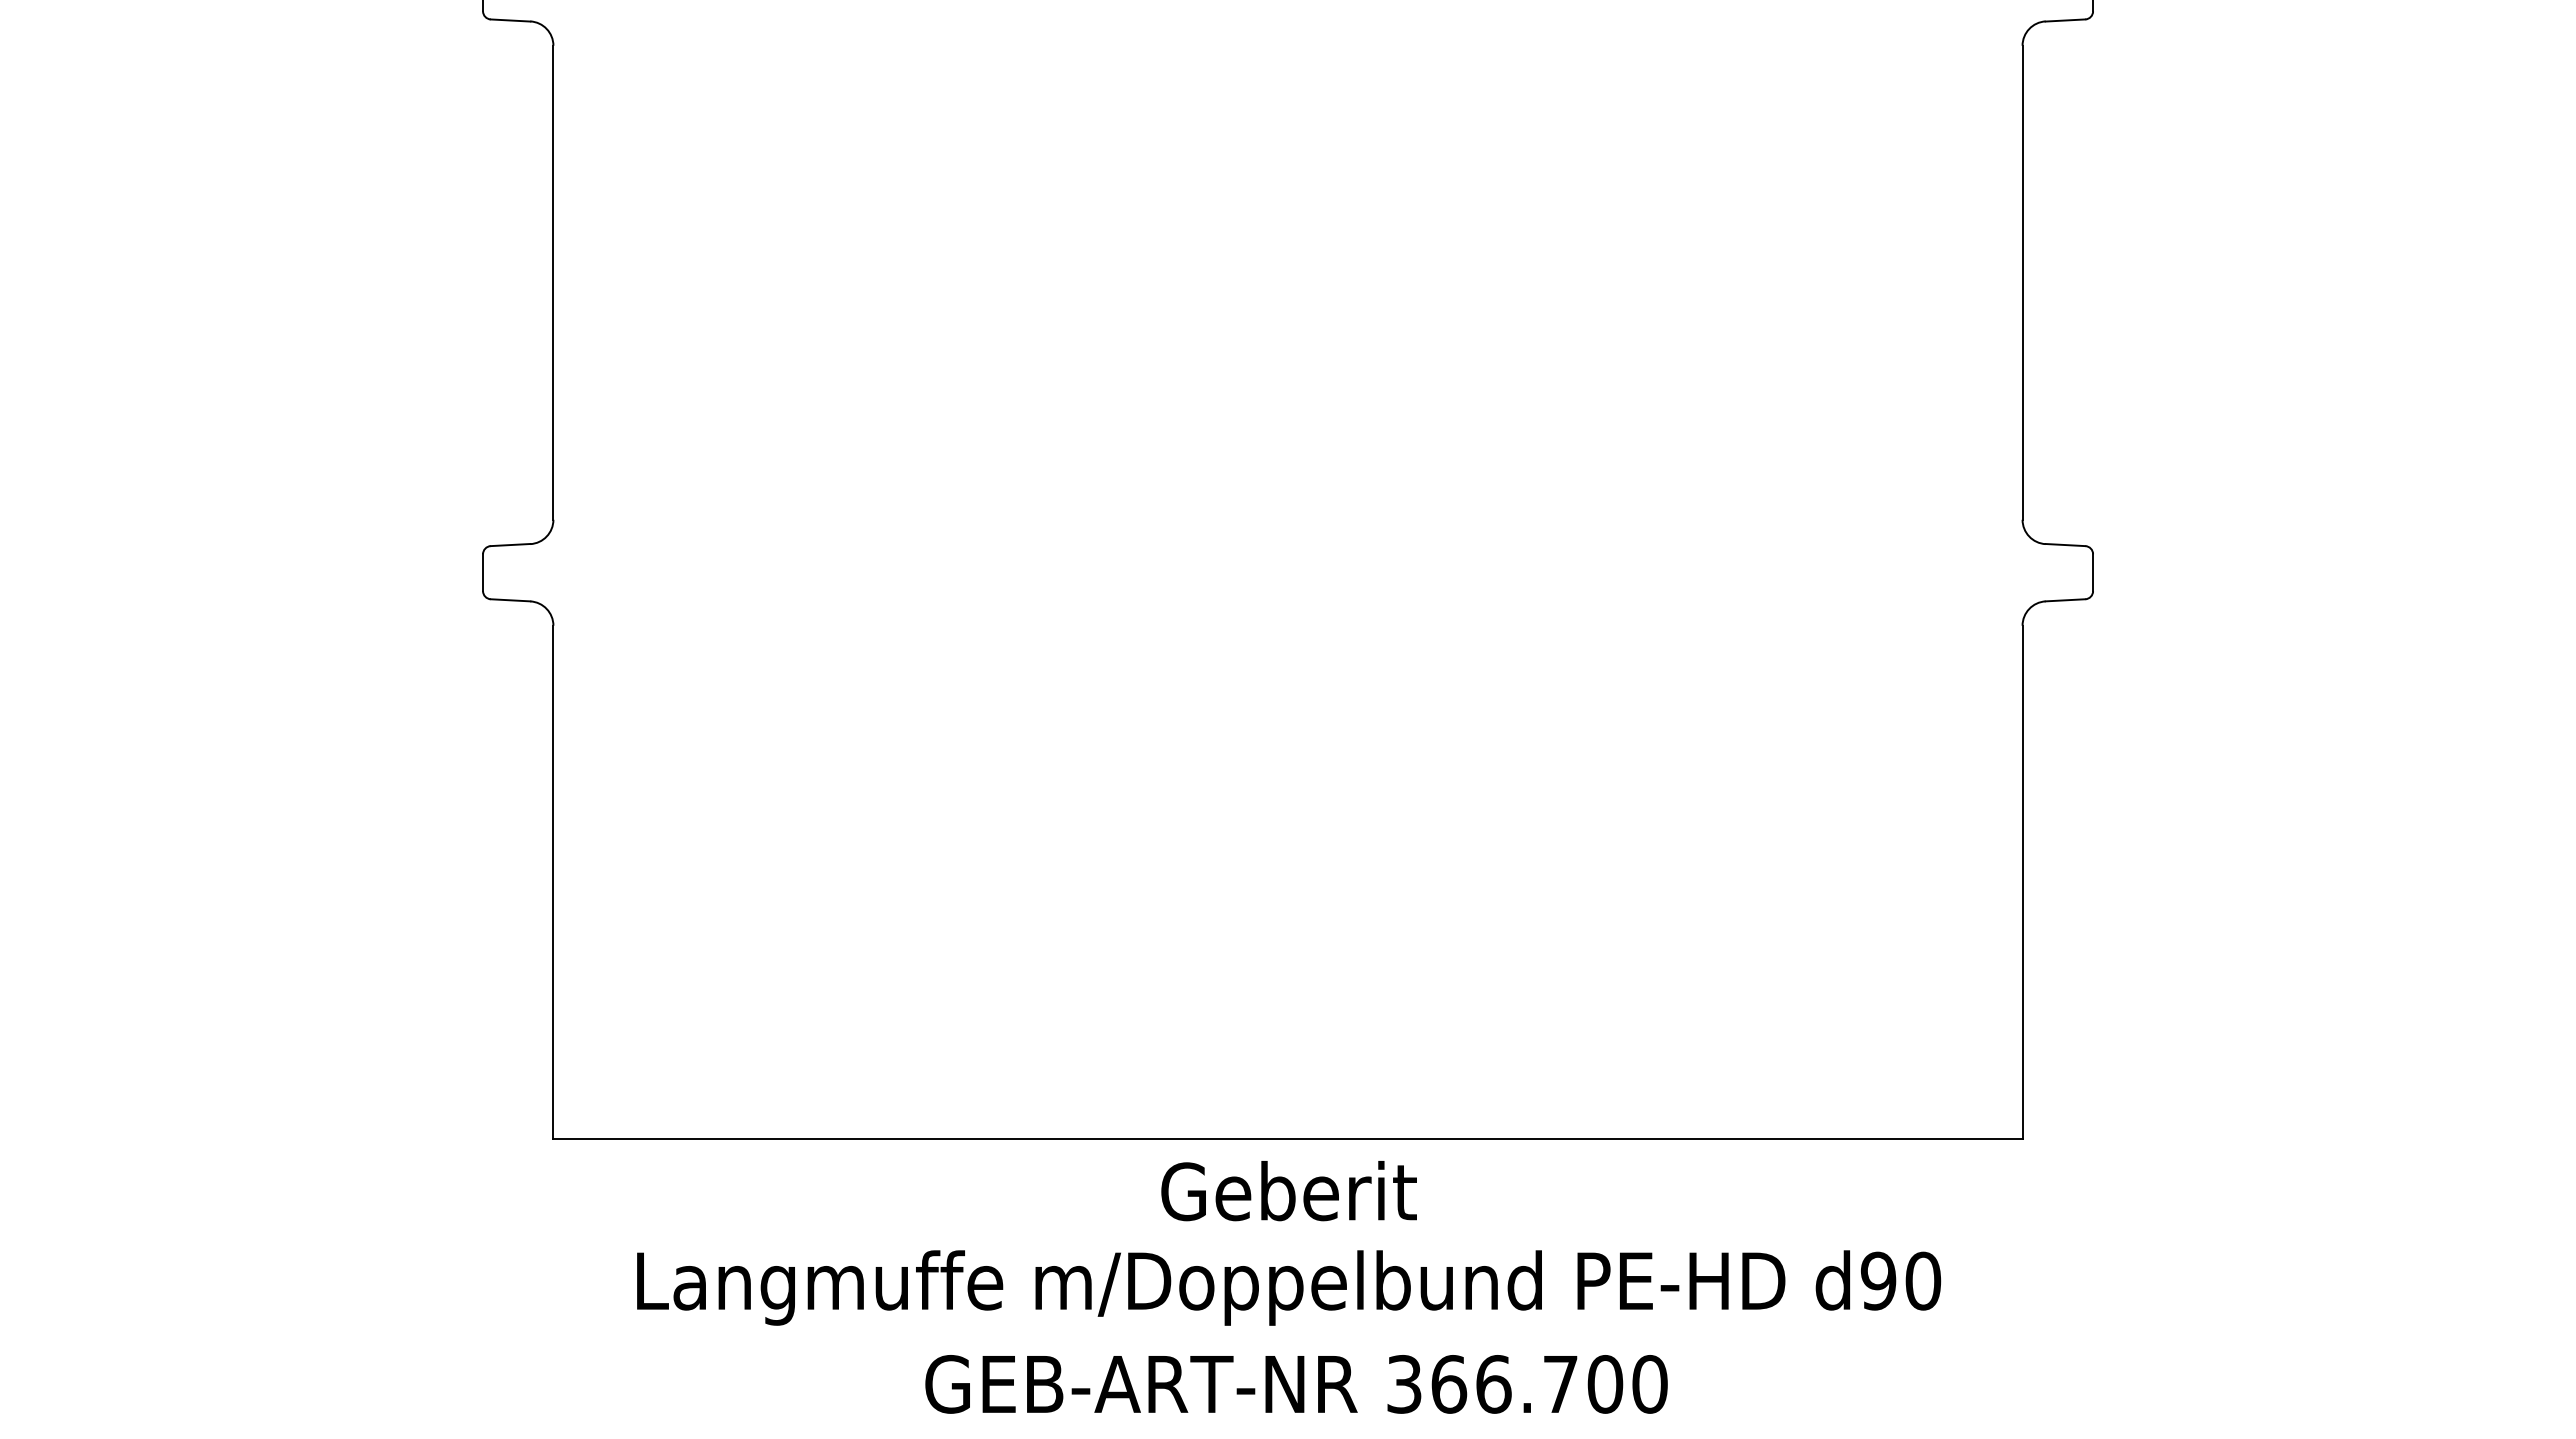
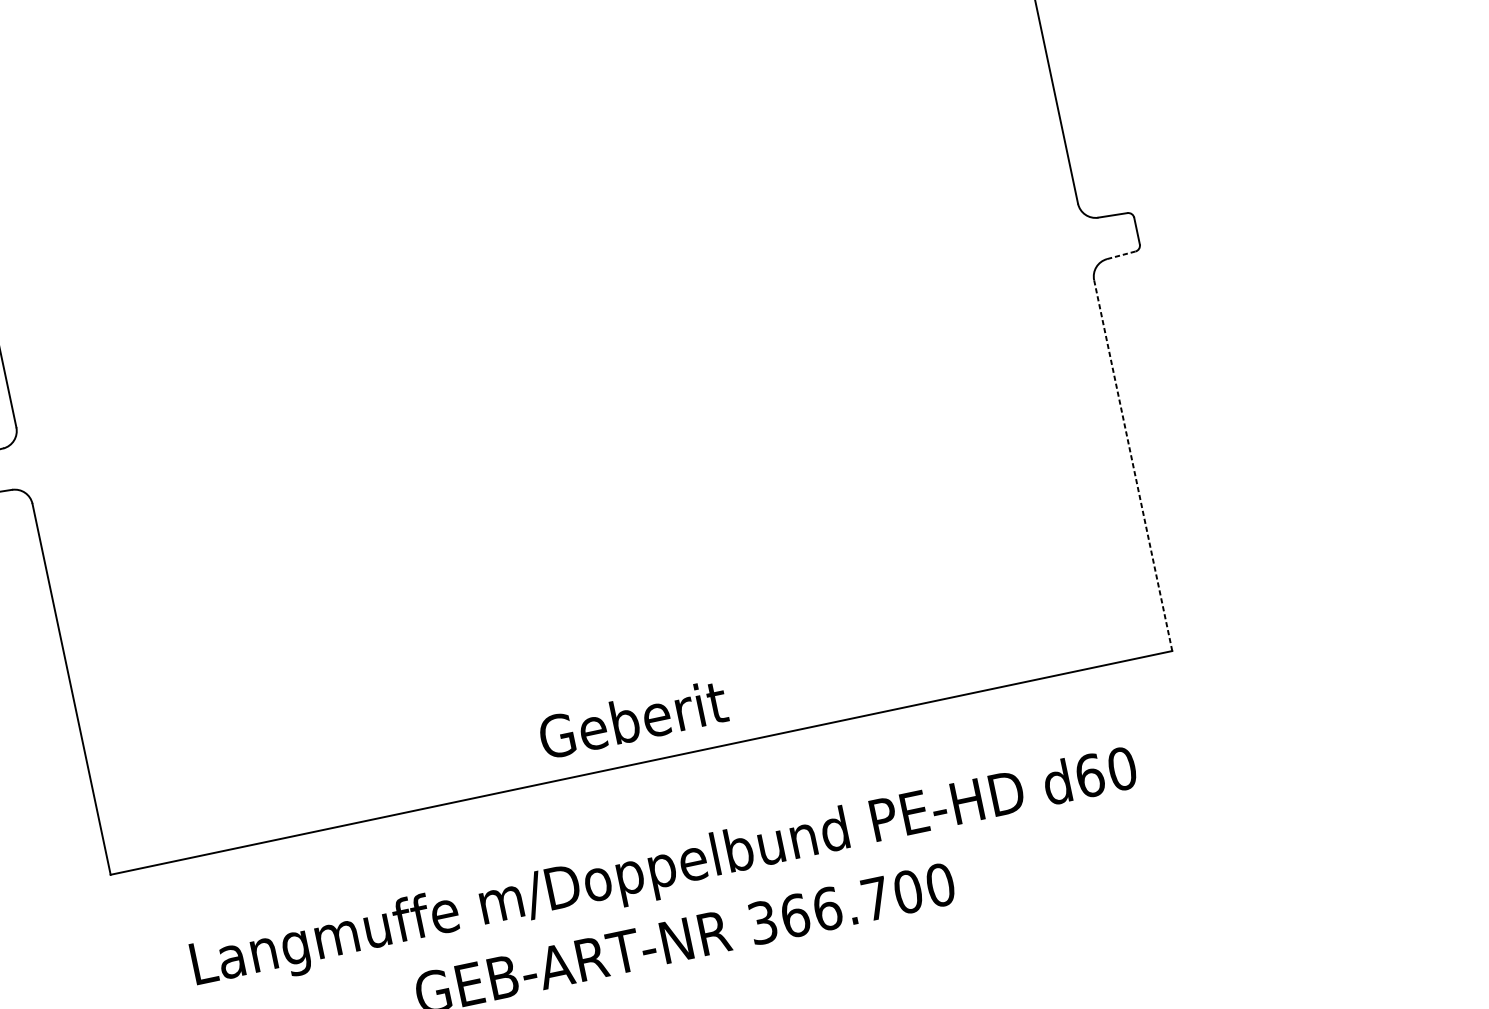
line: (2065, 600) -> (1121, 255), solid -> dashed
line: (2022, 882) -> (1133, 465), solid -> dashed
text: (1288, 1191) -> (632, 719), moved
text: (1878, 1280) -> (1089, 775), d90 -> d60

